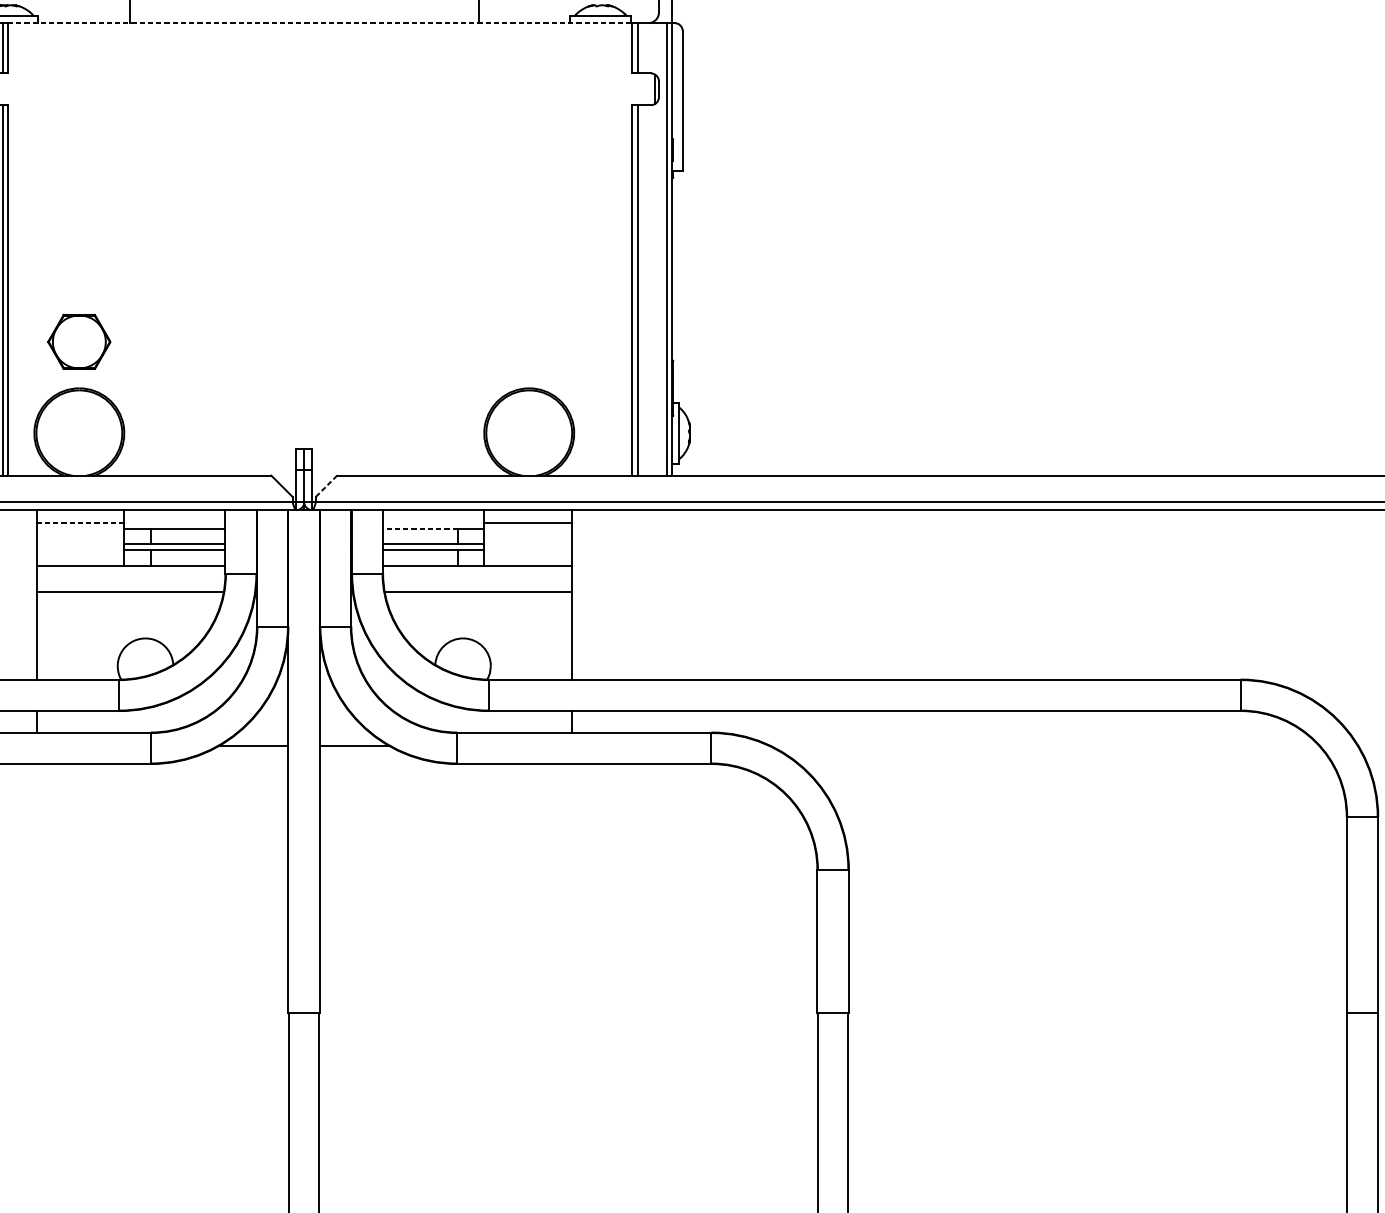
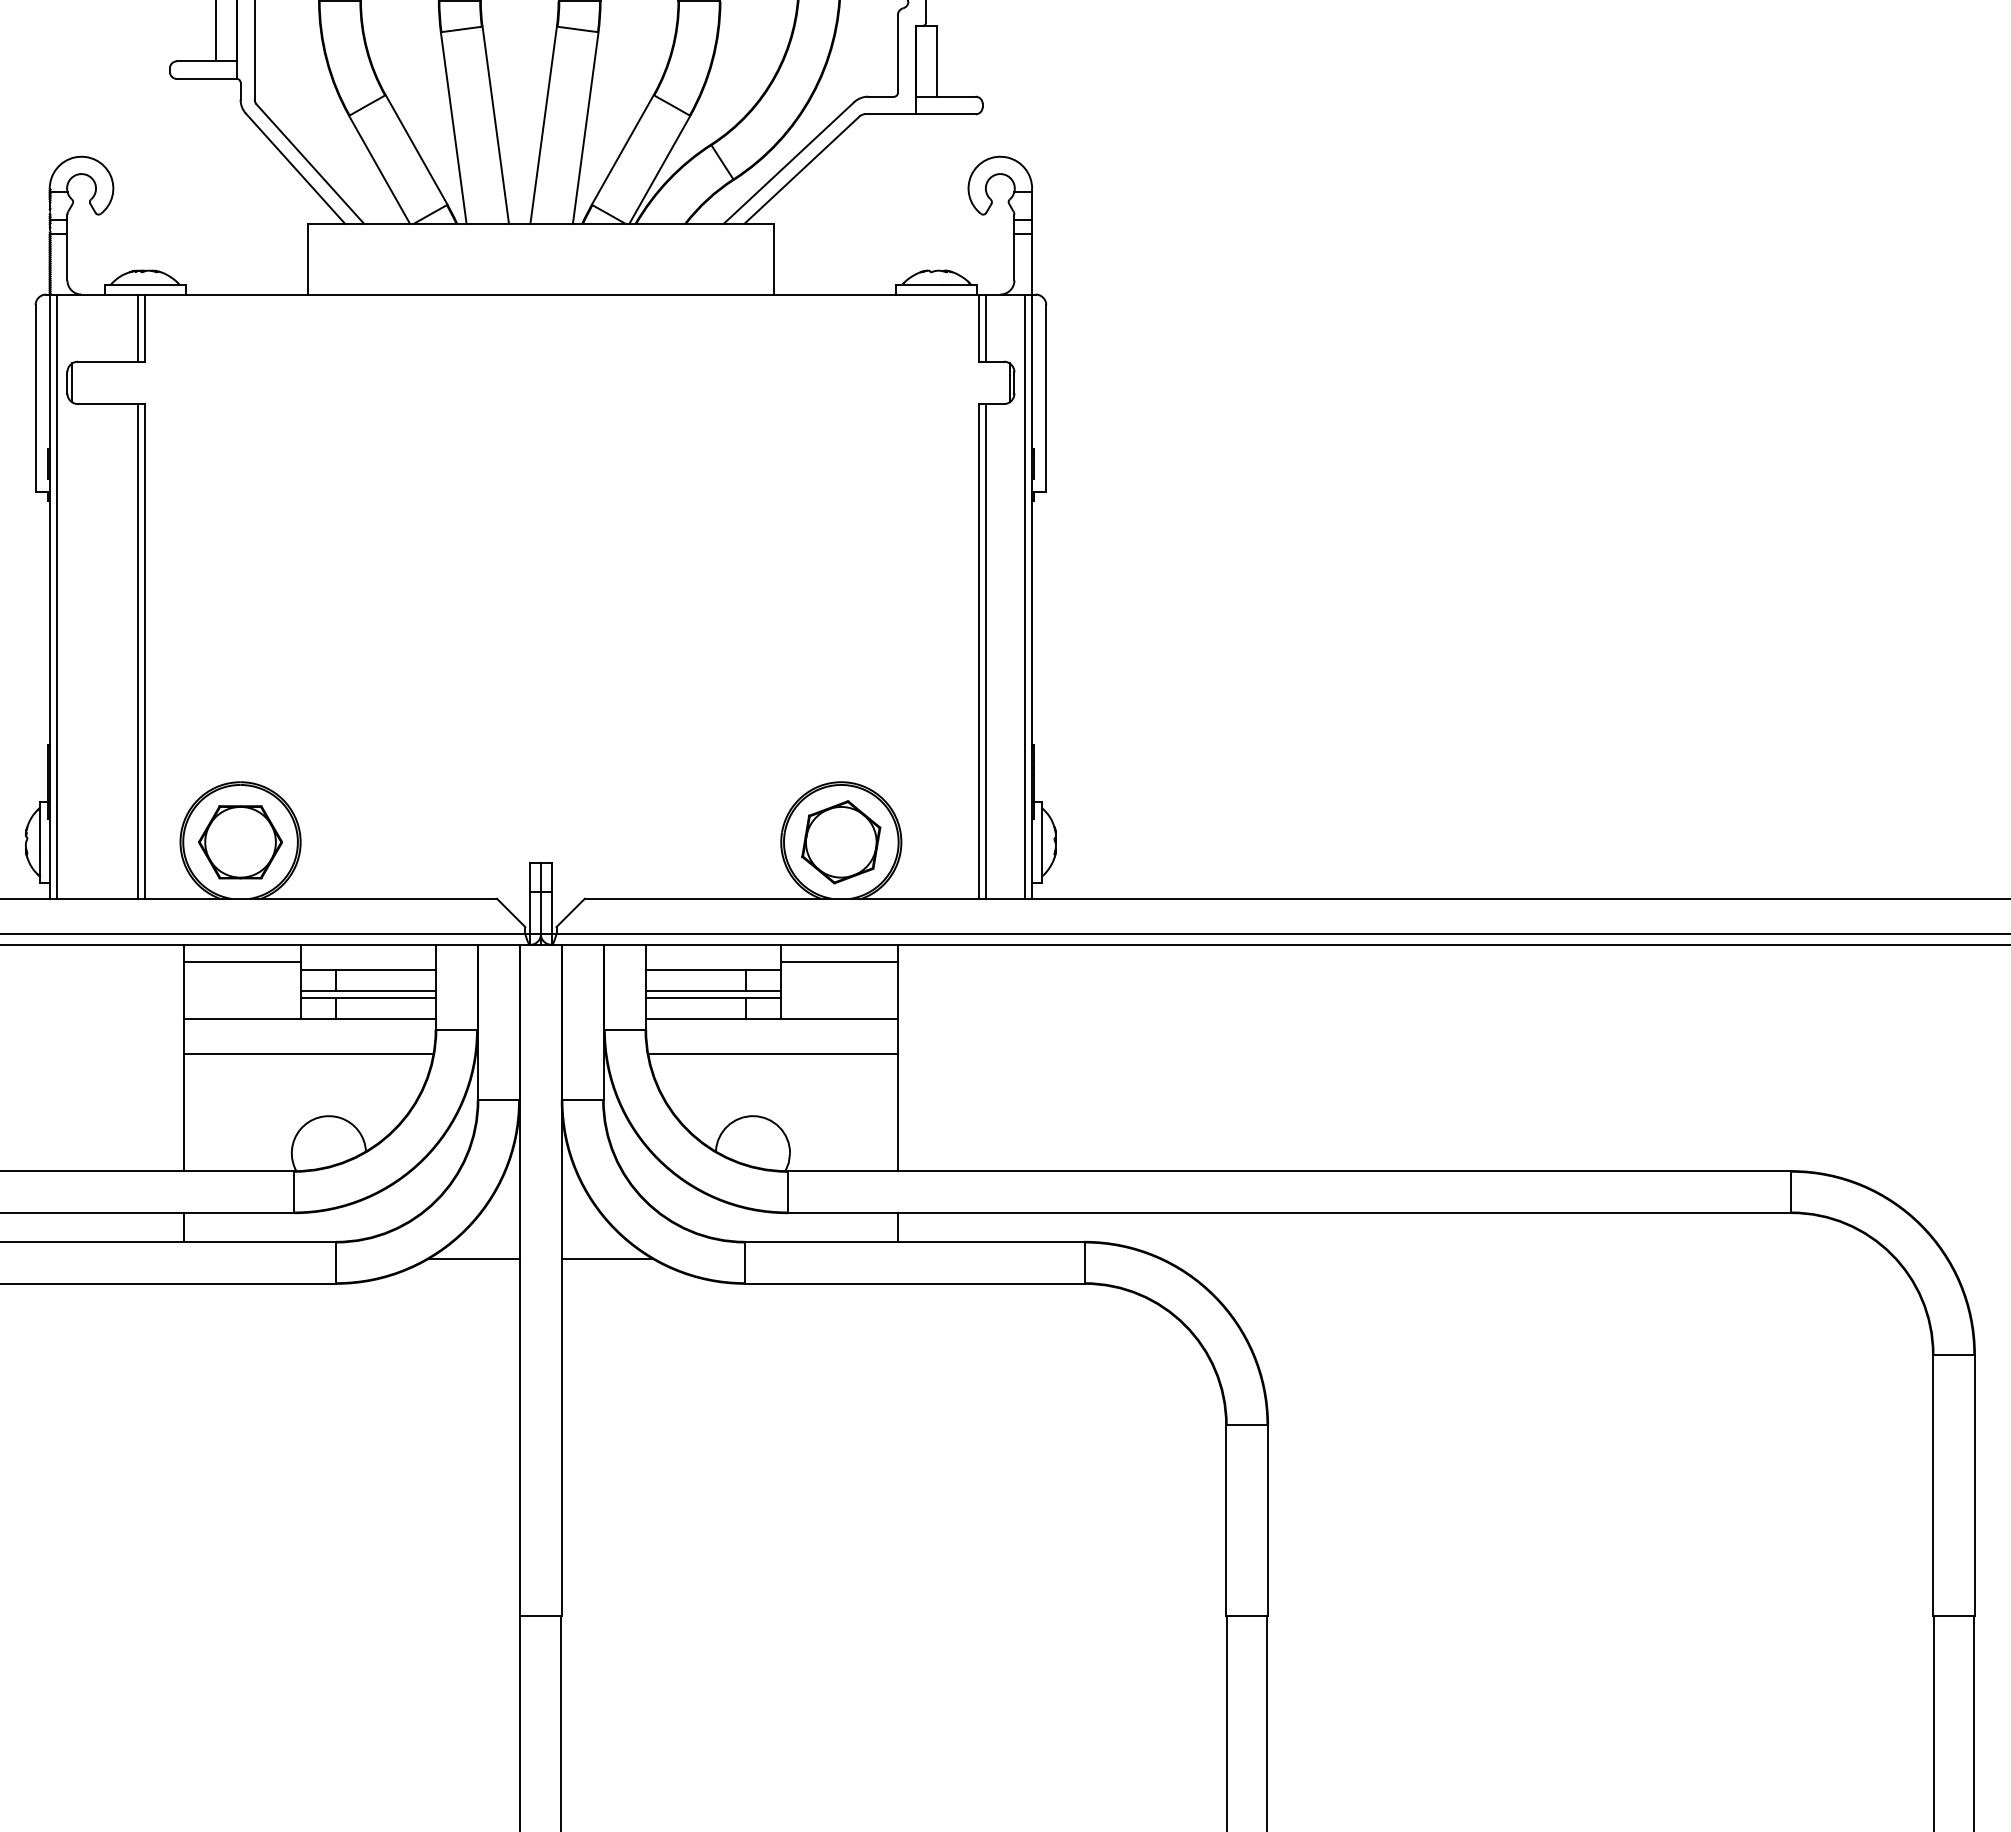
line: (320, 23) -> (562, 294), dashed -> solid
part: (79, 342) -> (240, 842), moved
part: (529, 433) -> (841, 842), added
line: (326, 485) -> (570, 912), dashed -> solid
line: (80, 523) -> (241, 962), dashed -> solid
line: (420, 528) -> (696, 969), dashed -> solid

